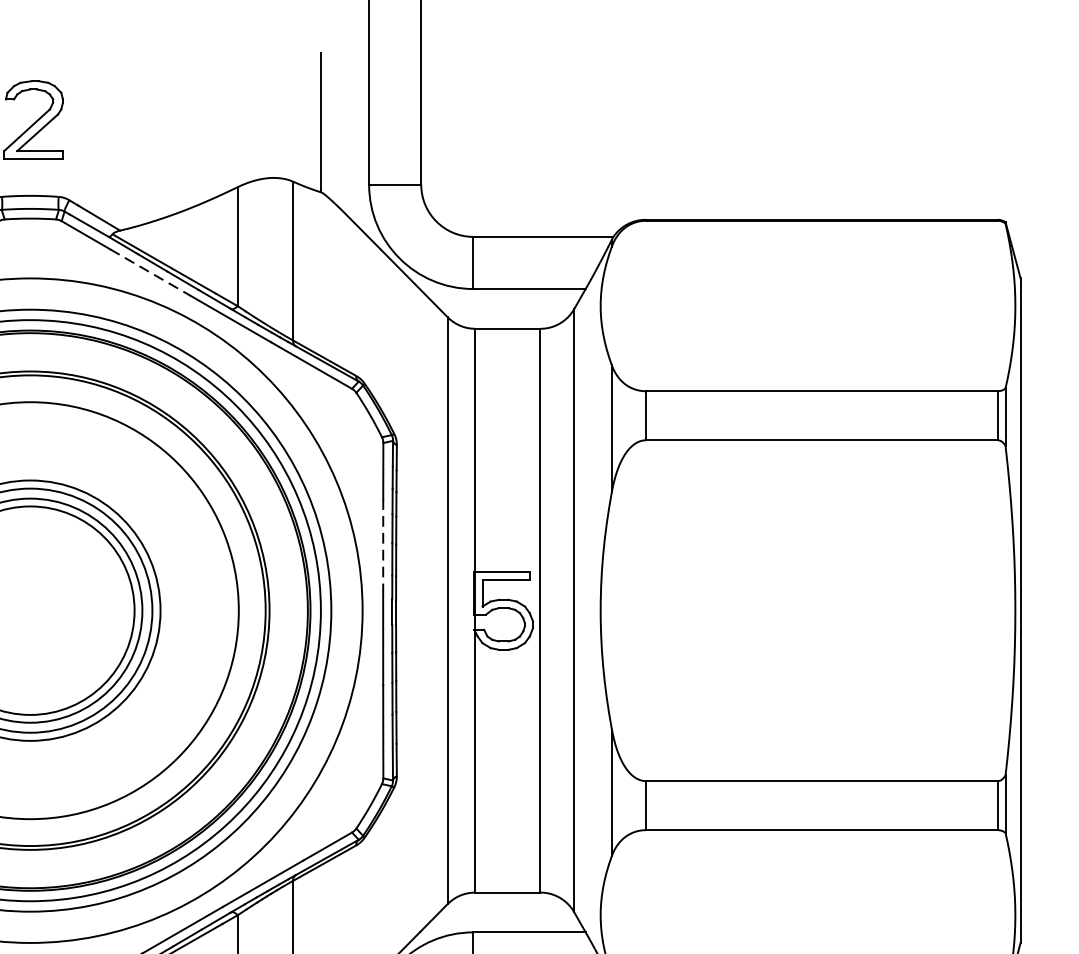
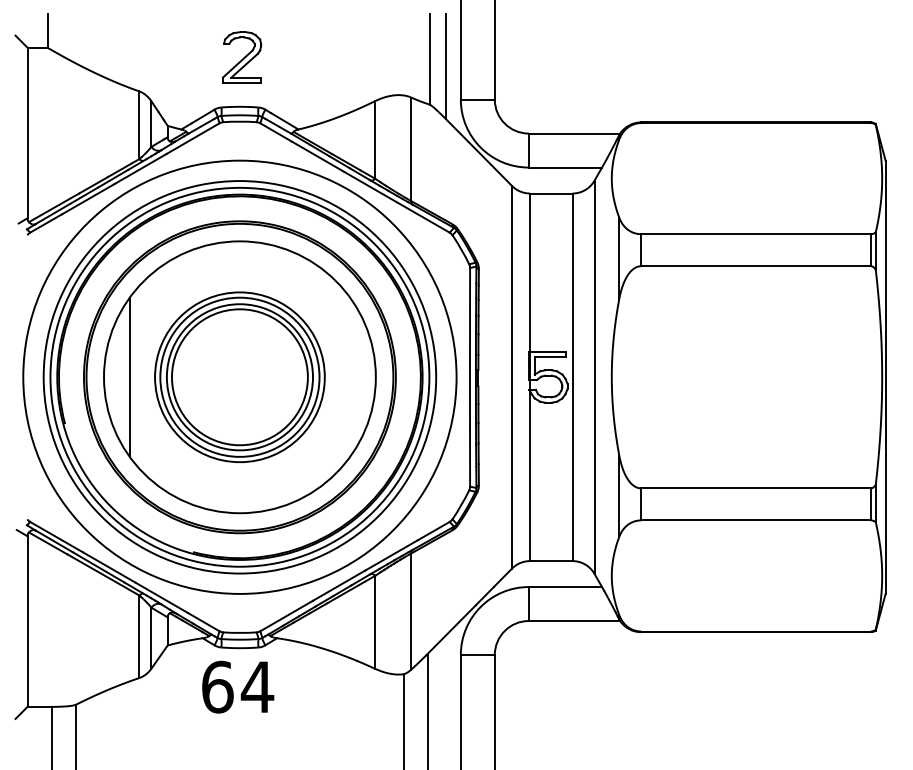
line: (347, 134) -> (446, 66), added
line: (150, 273) -> (318, 157), dashed -> solid
line: (383, 546) -> (470, 335), dashed -> solid

